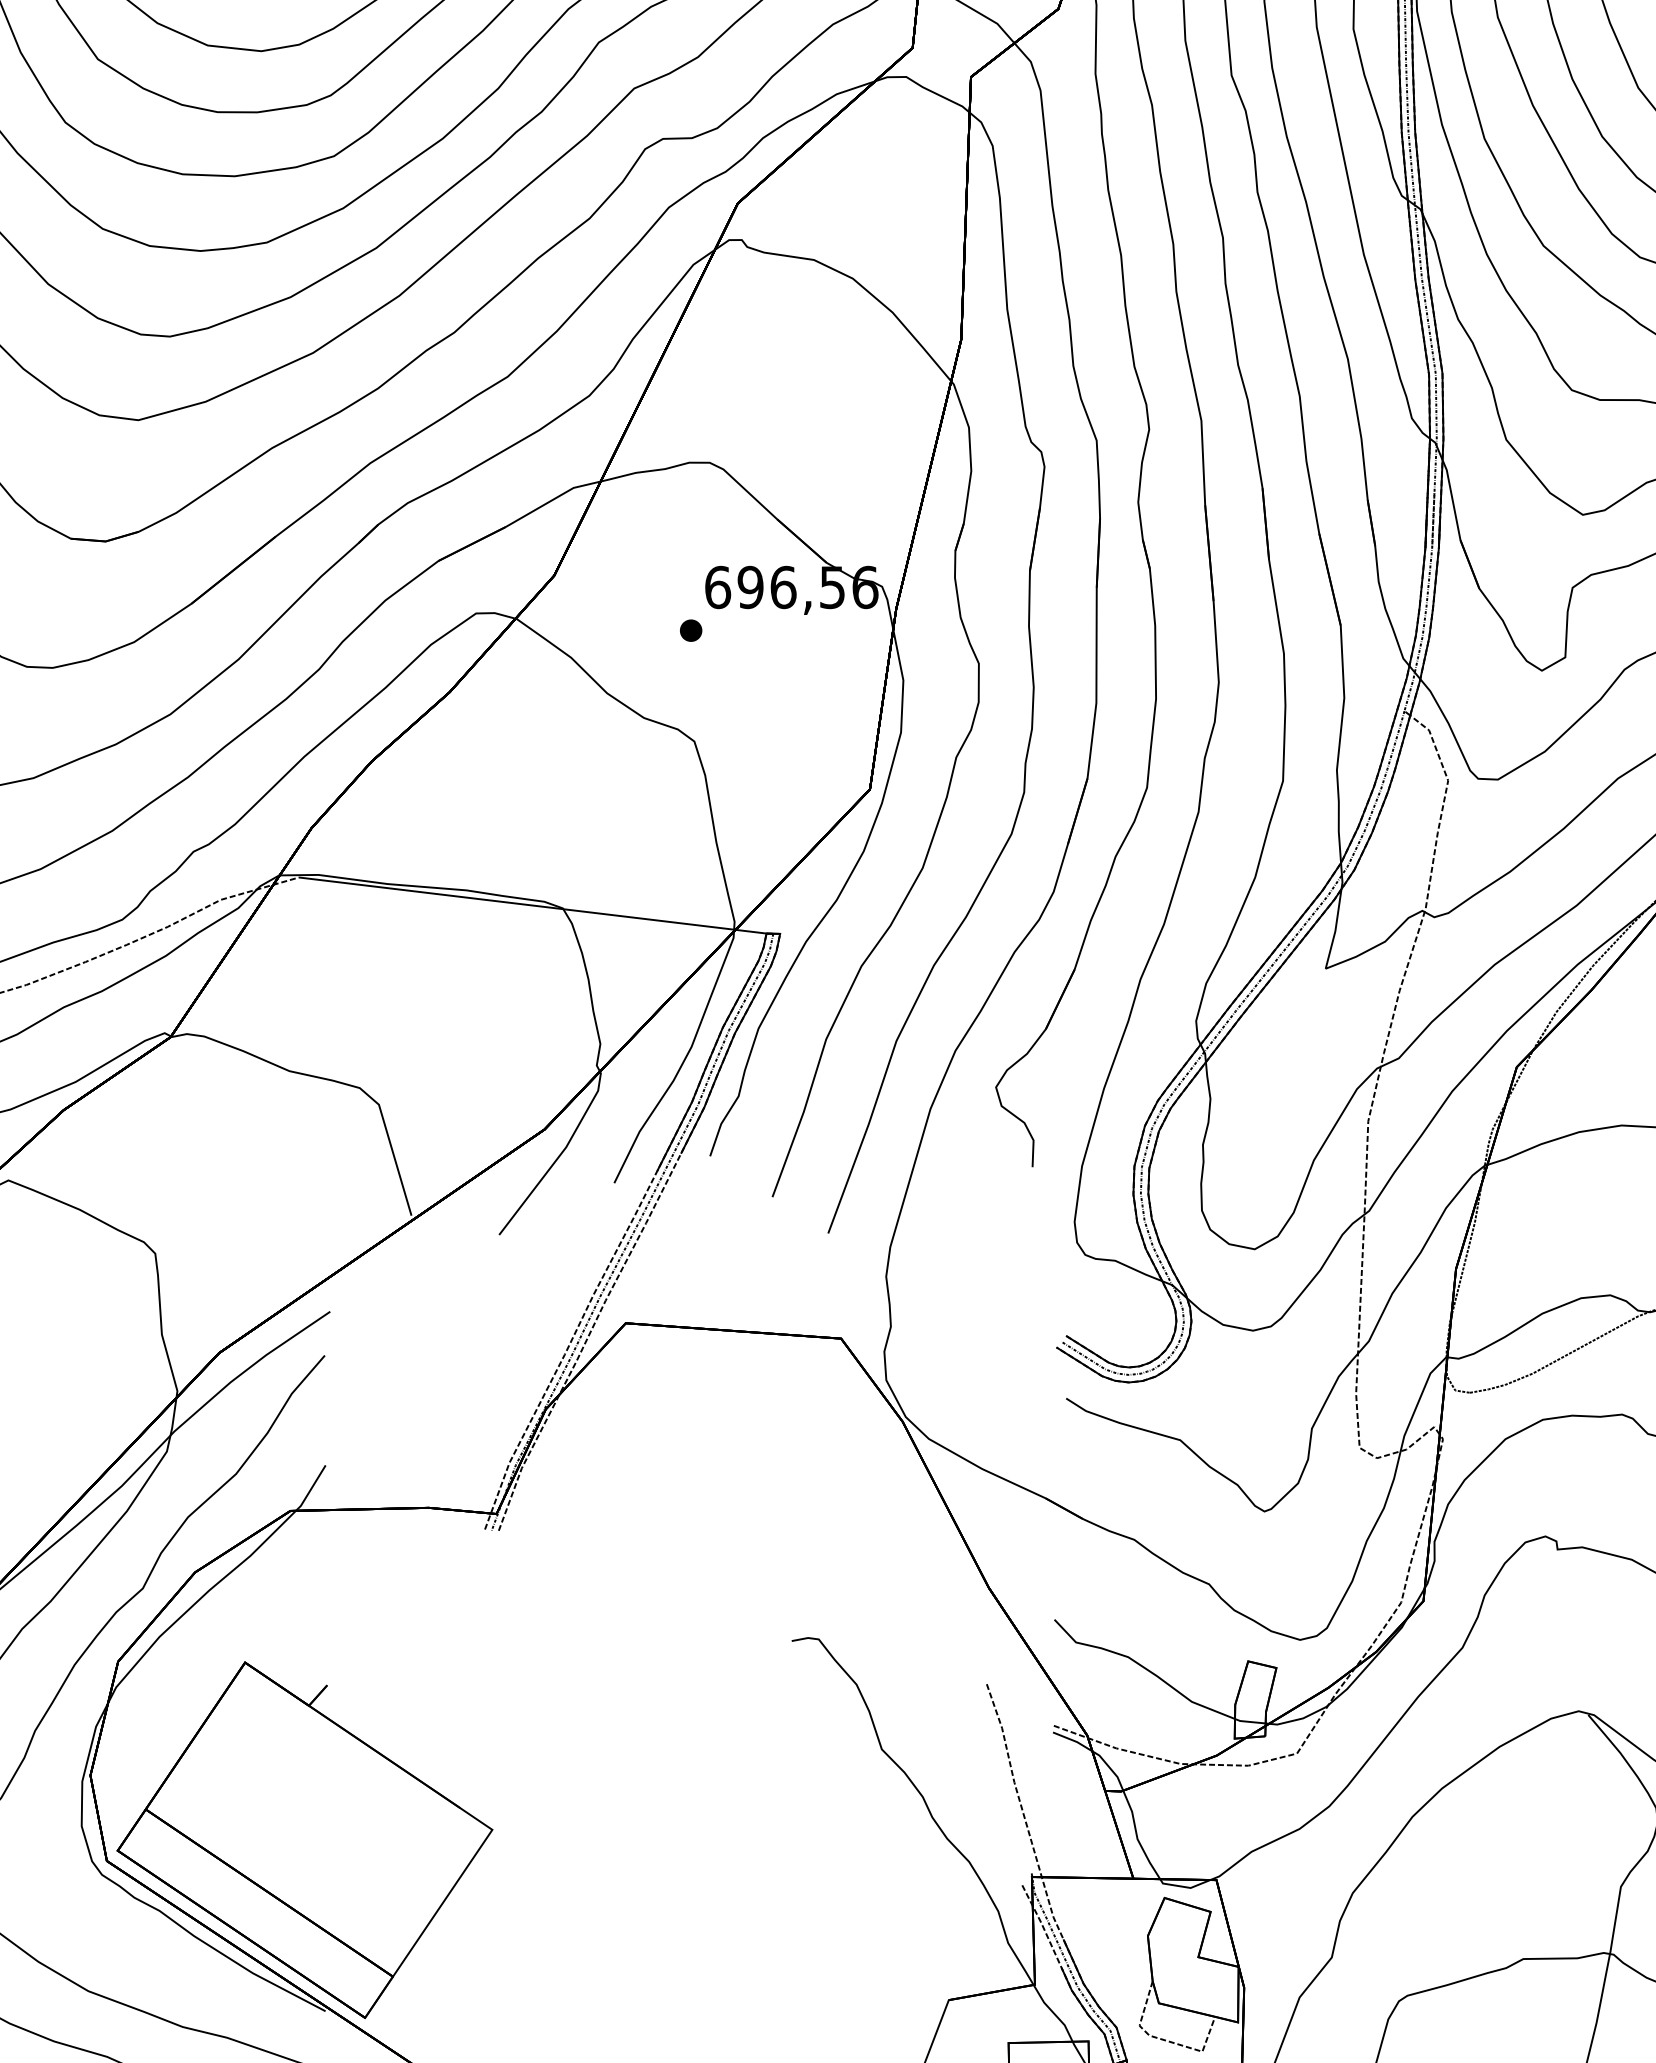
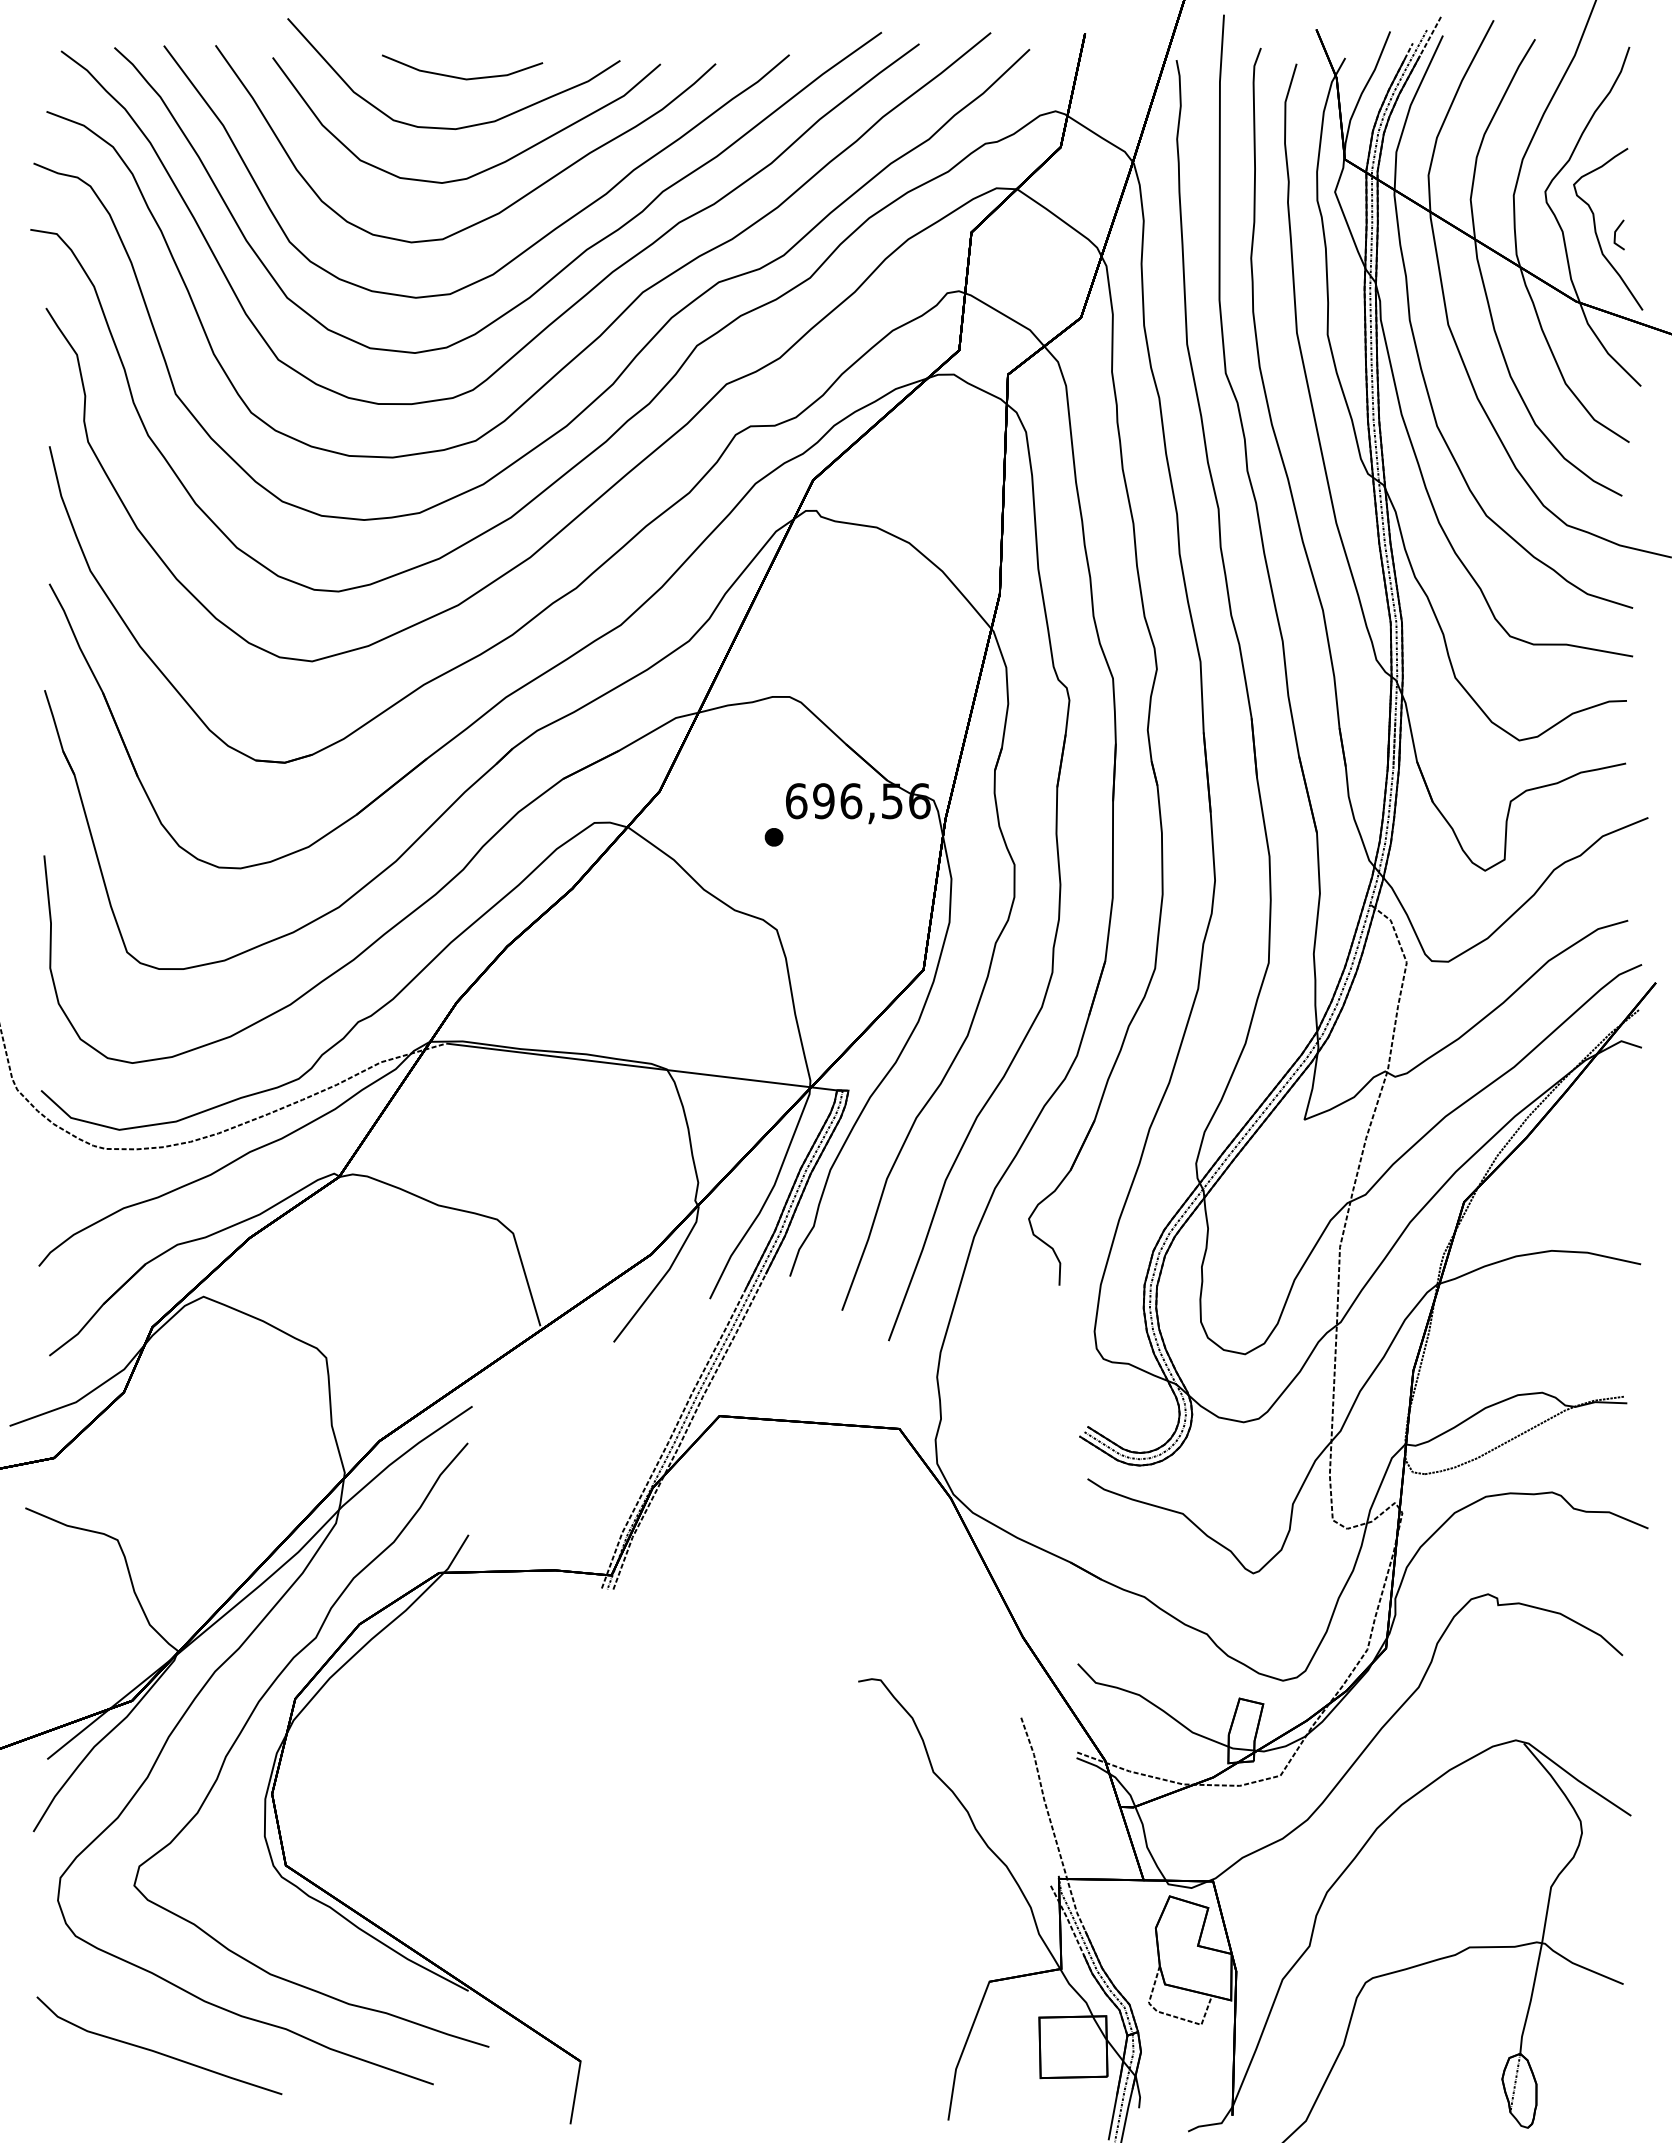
part: (305, 1839) -> (451, 1847), removed

